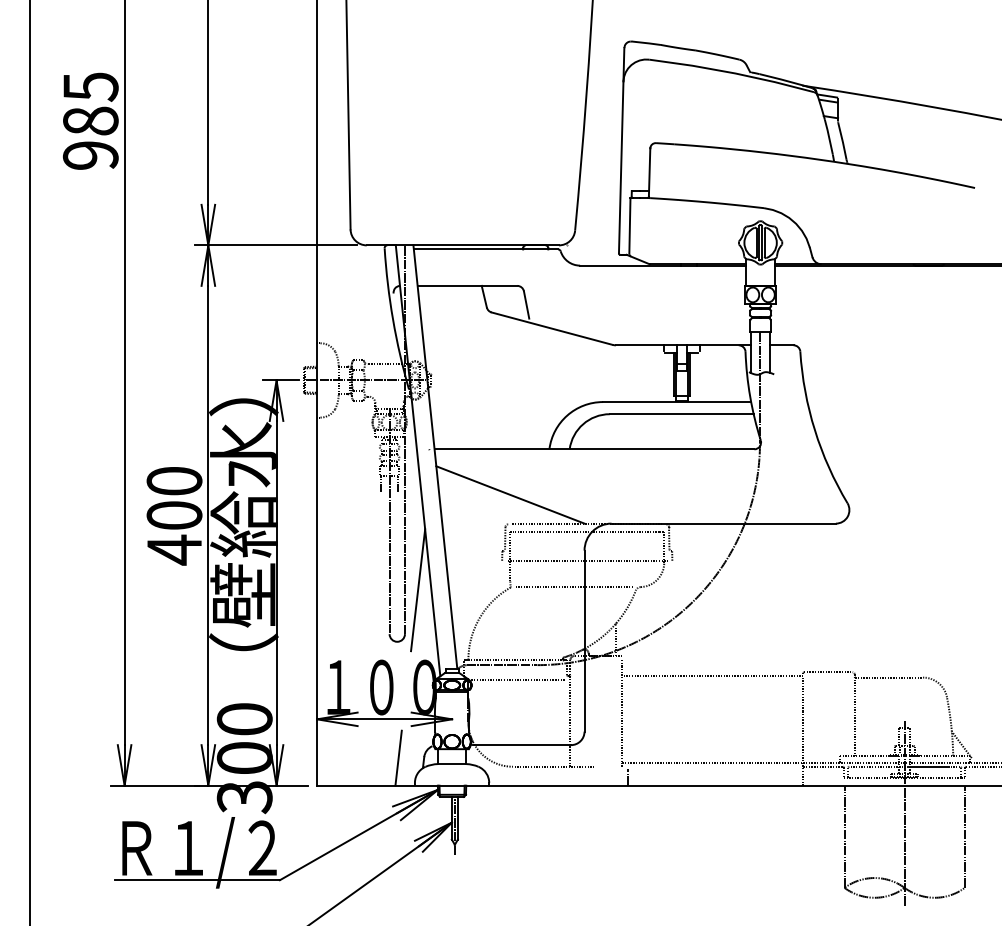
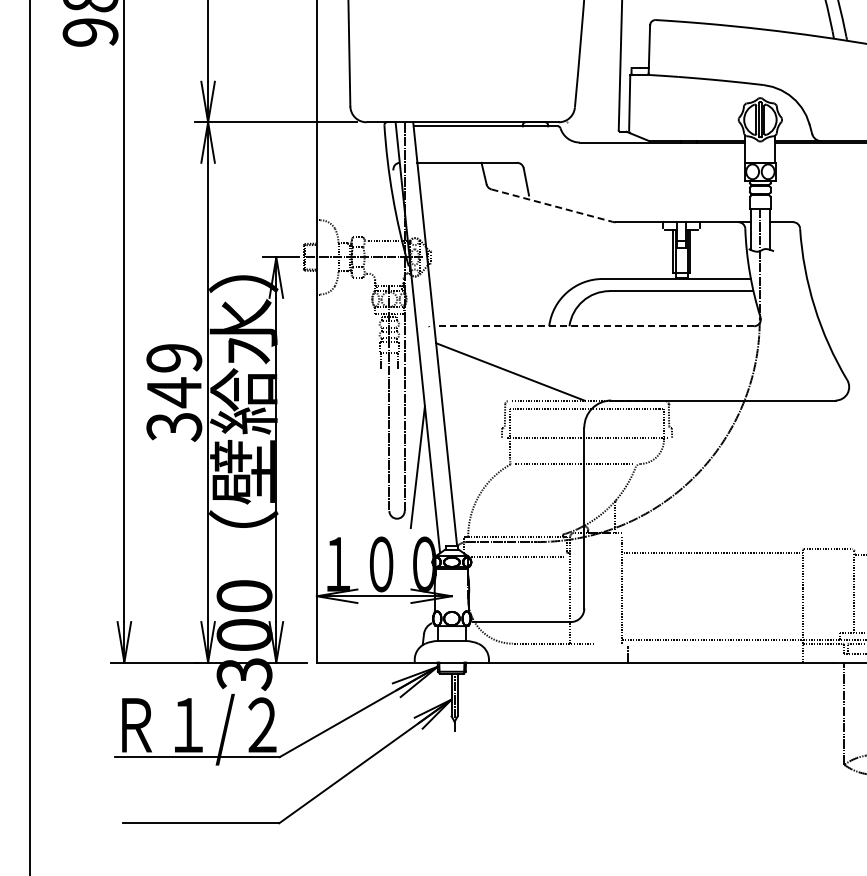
line: (552, 328) -> (552, 205), solid -> dashed
line: (594, 449) -> (594, 326), solid -> dashed
text: (174, 516) -> (174, 393), 400 -> 349
line: (398, 757) -> (398, 634), removed

